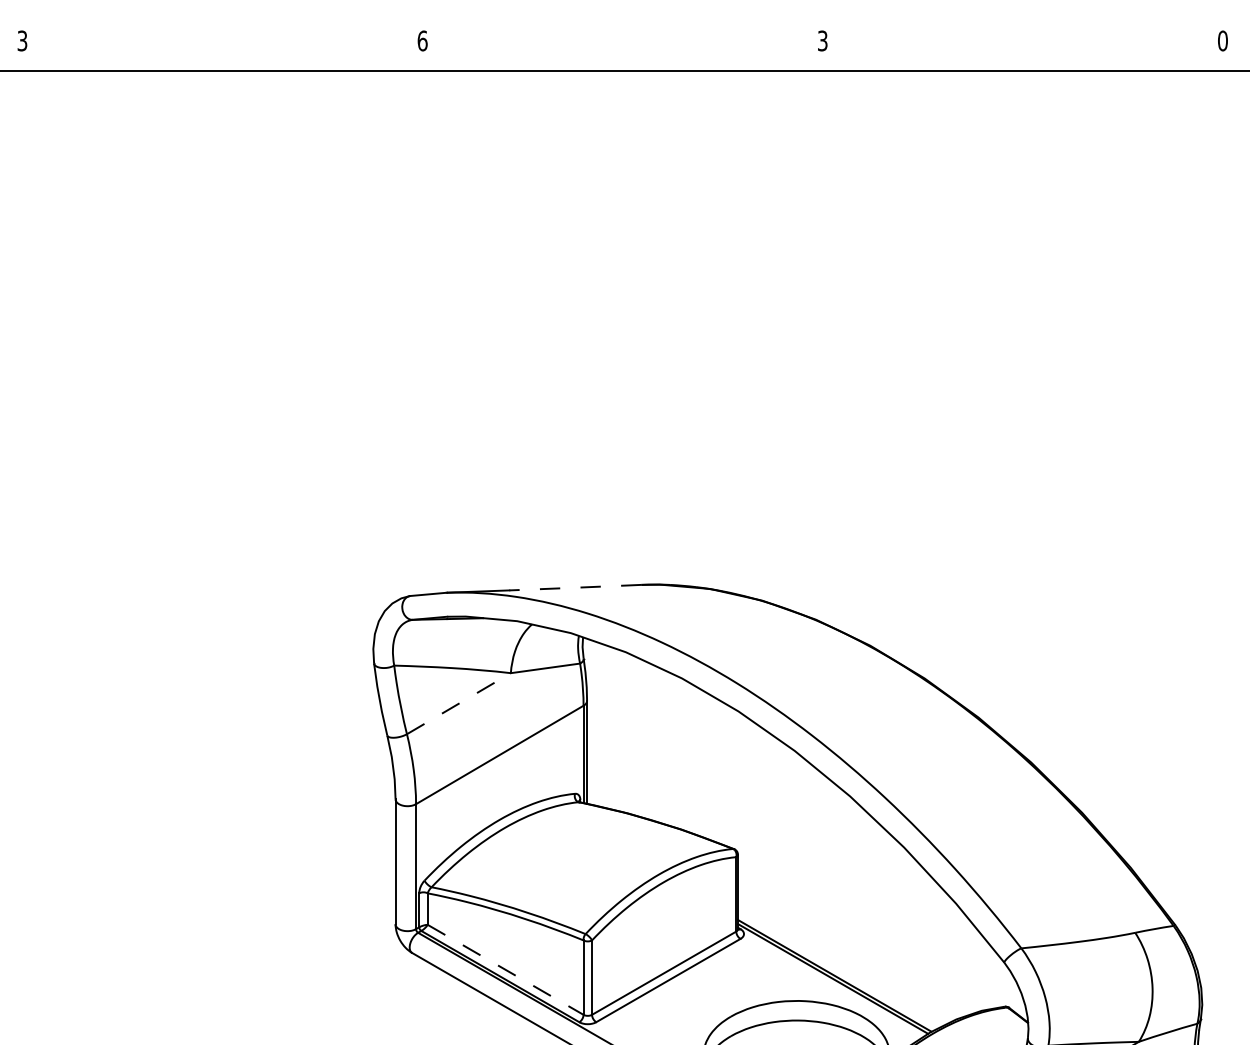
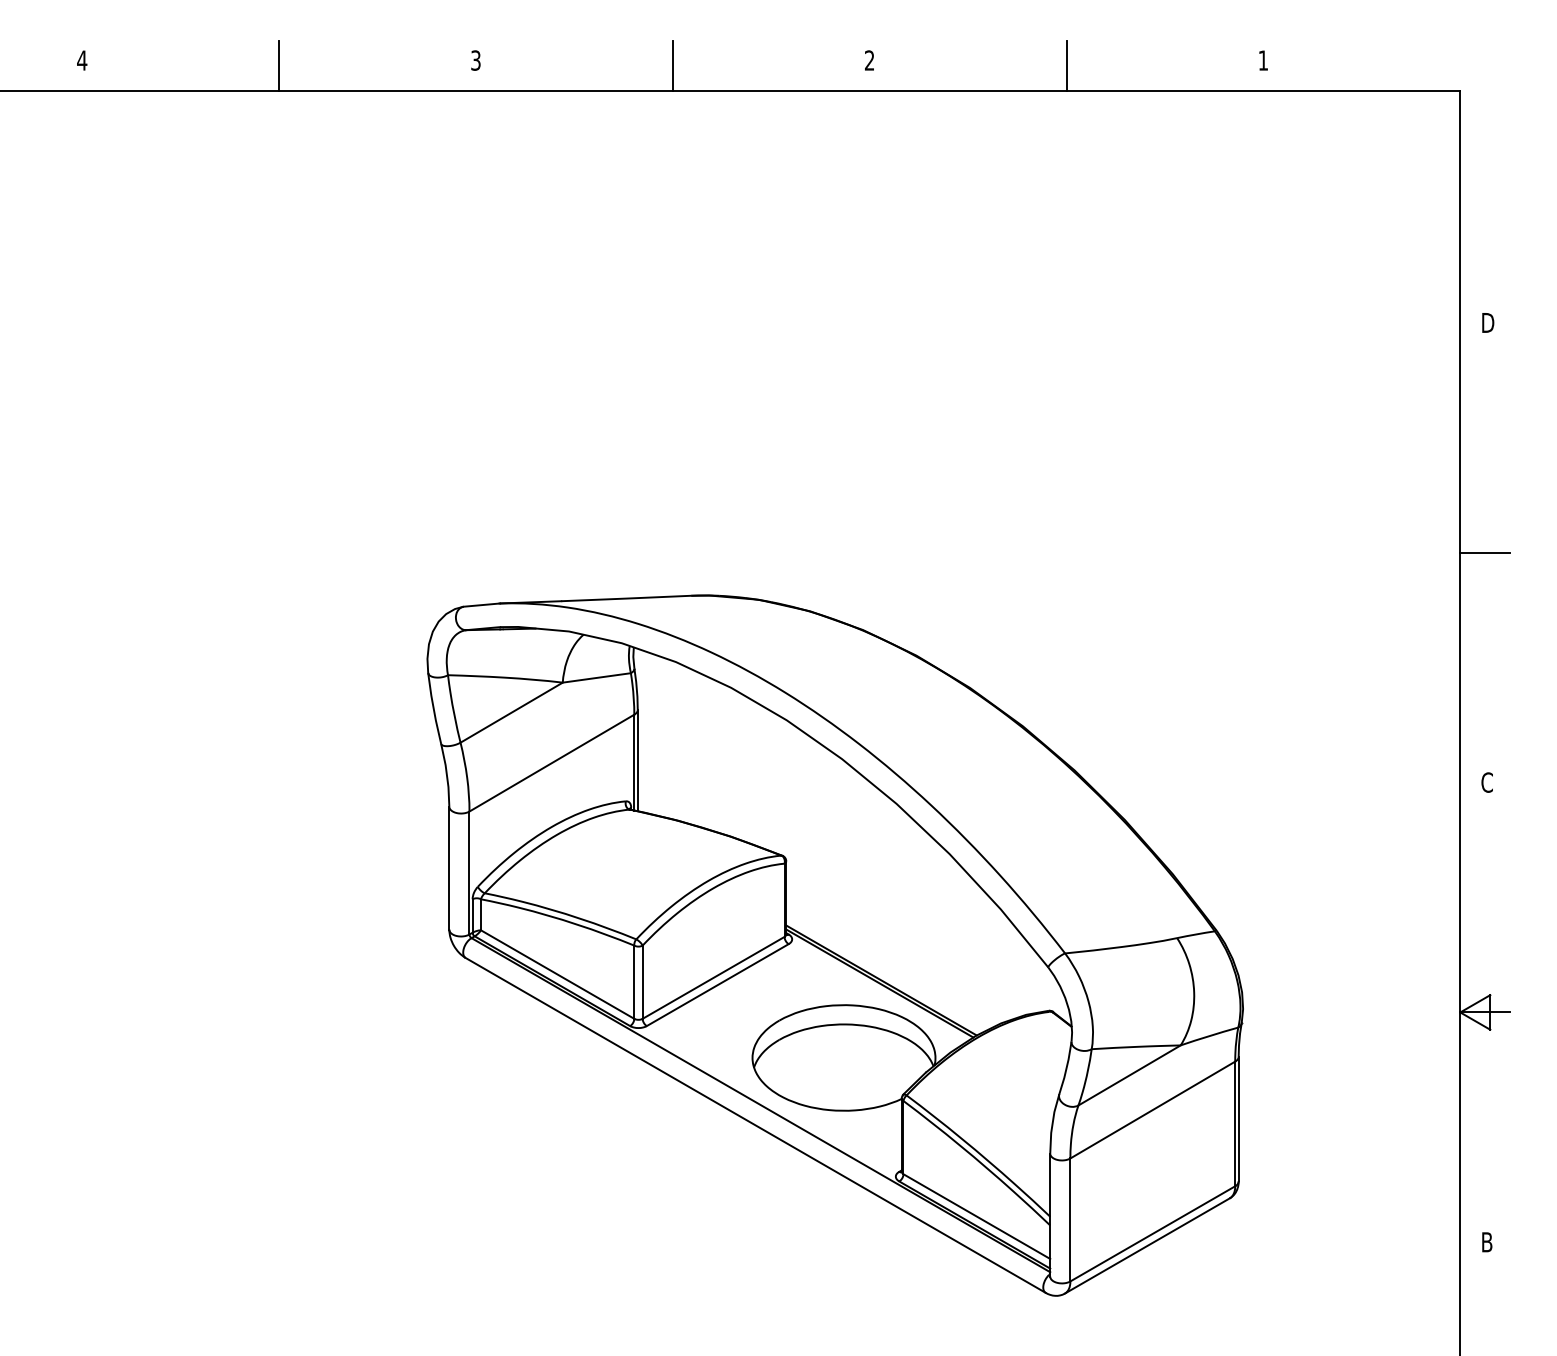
text: (22, 40) -> (82, 60), 3 -> 4
text: (422, 40) -> (475, 60), 6 -> 3
text: (822, 40) -> (869, 60), 3 -> 2
text: (1223, 40) -> (1263, 60), 0 -> 1
line: (222, 45) -> (279, 65), added
line: (622, 45) -> (672, 65), added
line: (1022, 45) -> (1066, 65), added
line: (575, 587) -> (626, 598), dashed -> solid
line: (459, 703) -> (512, 712), dashed -> solid
line: (505, 969) -> (557, 974), dashed -> solid

